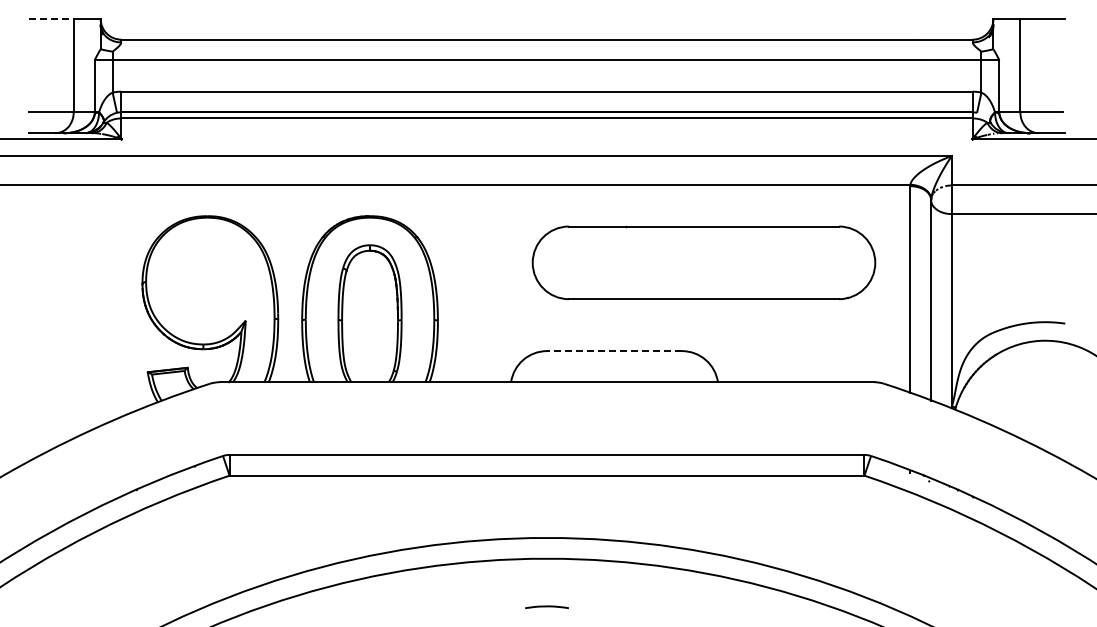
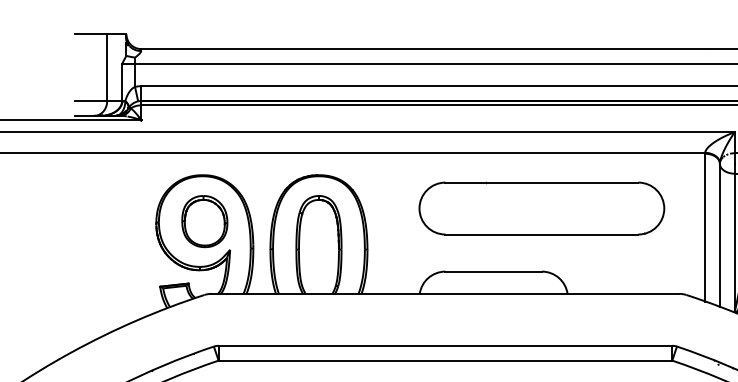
line: (51, 18) -> (91, 33), dashed -> solid
part: (703, 262) -> (541, 208), moved
part: (209, 280) -> (204, 221), added
line: (614, 351) -> (493, 271), dashed -> solid

